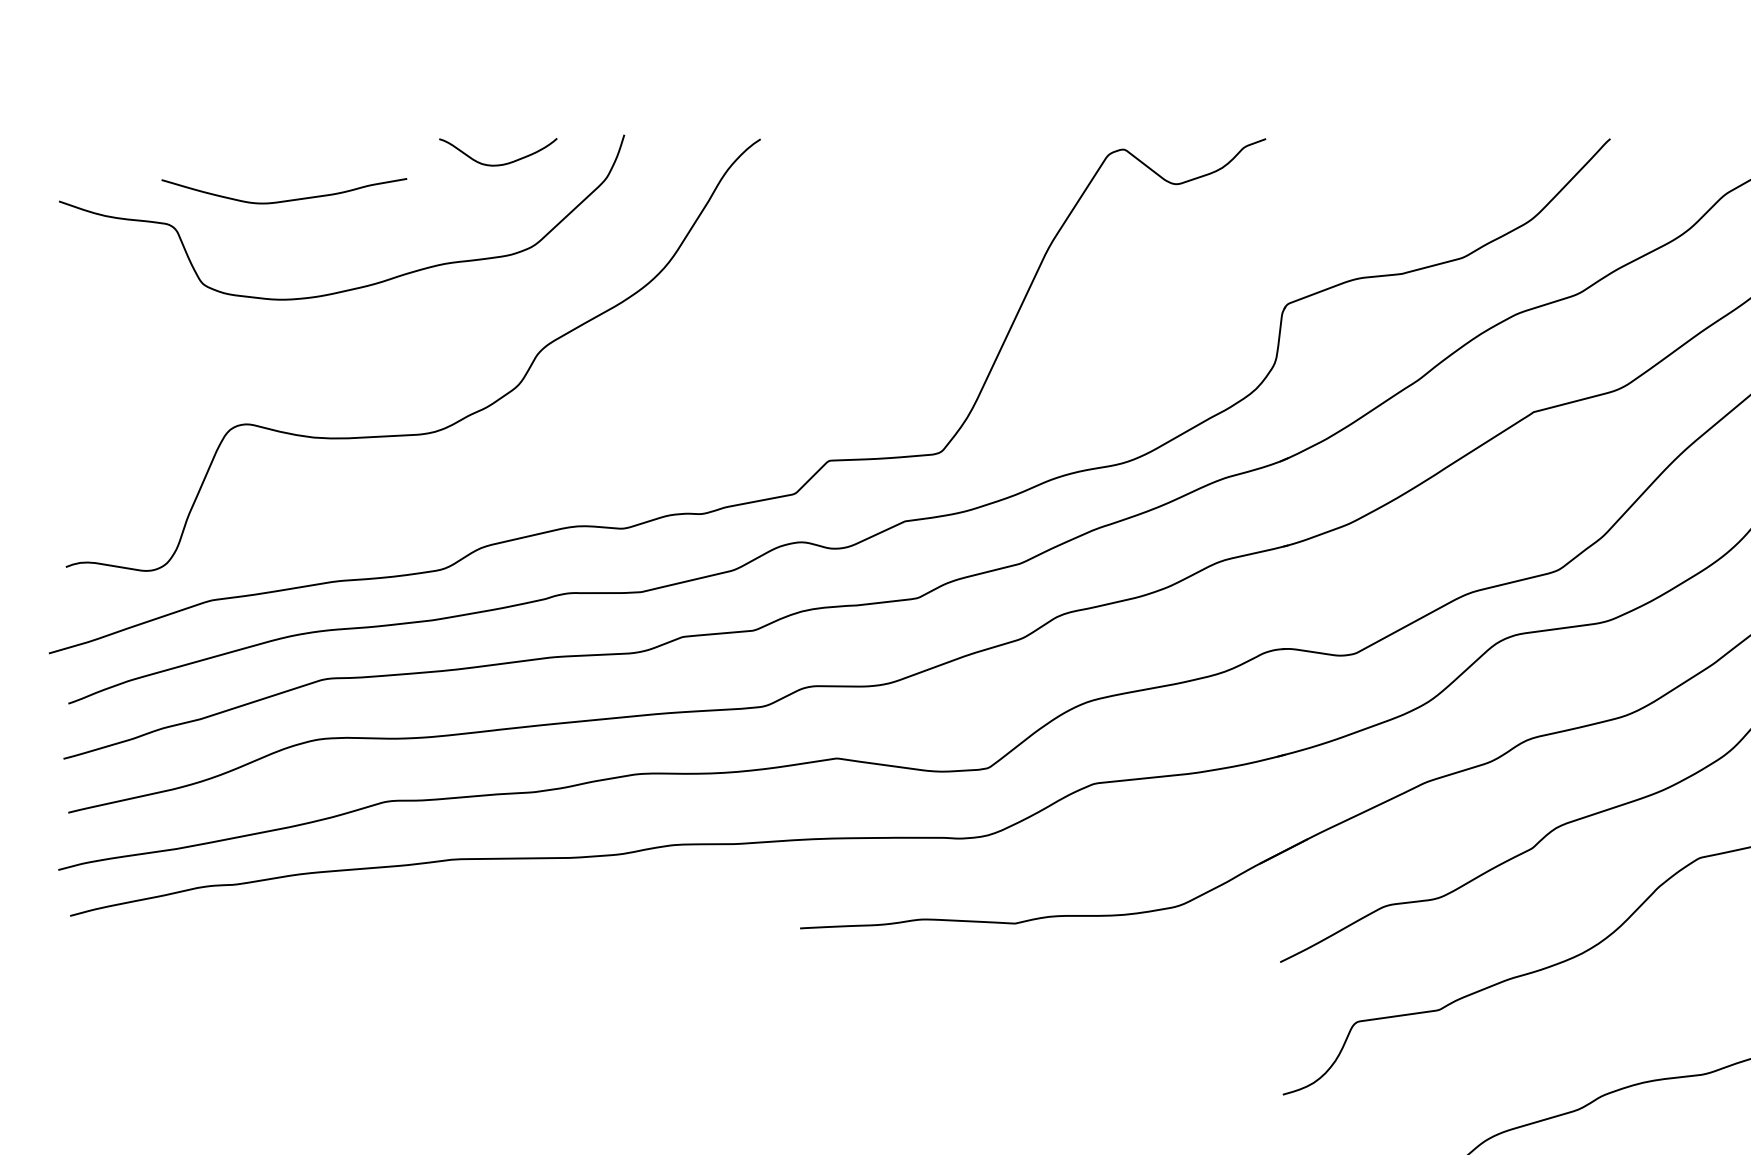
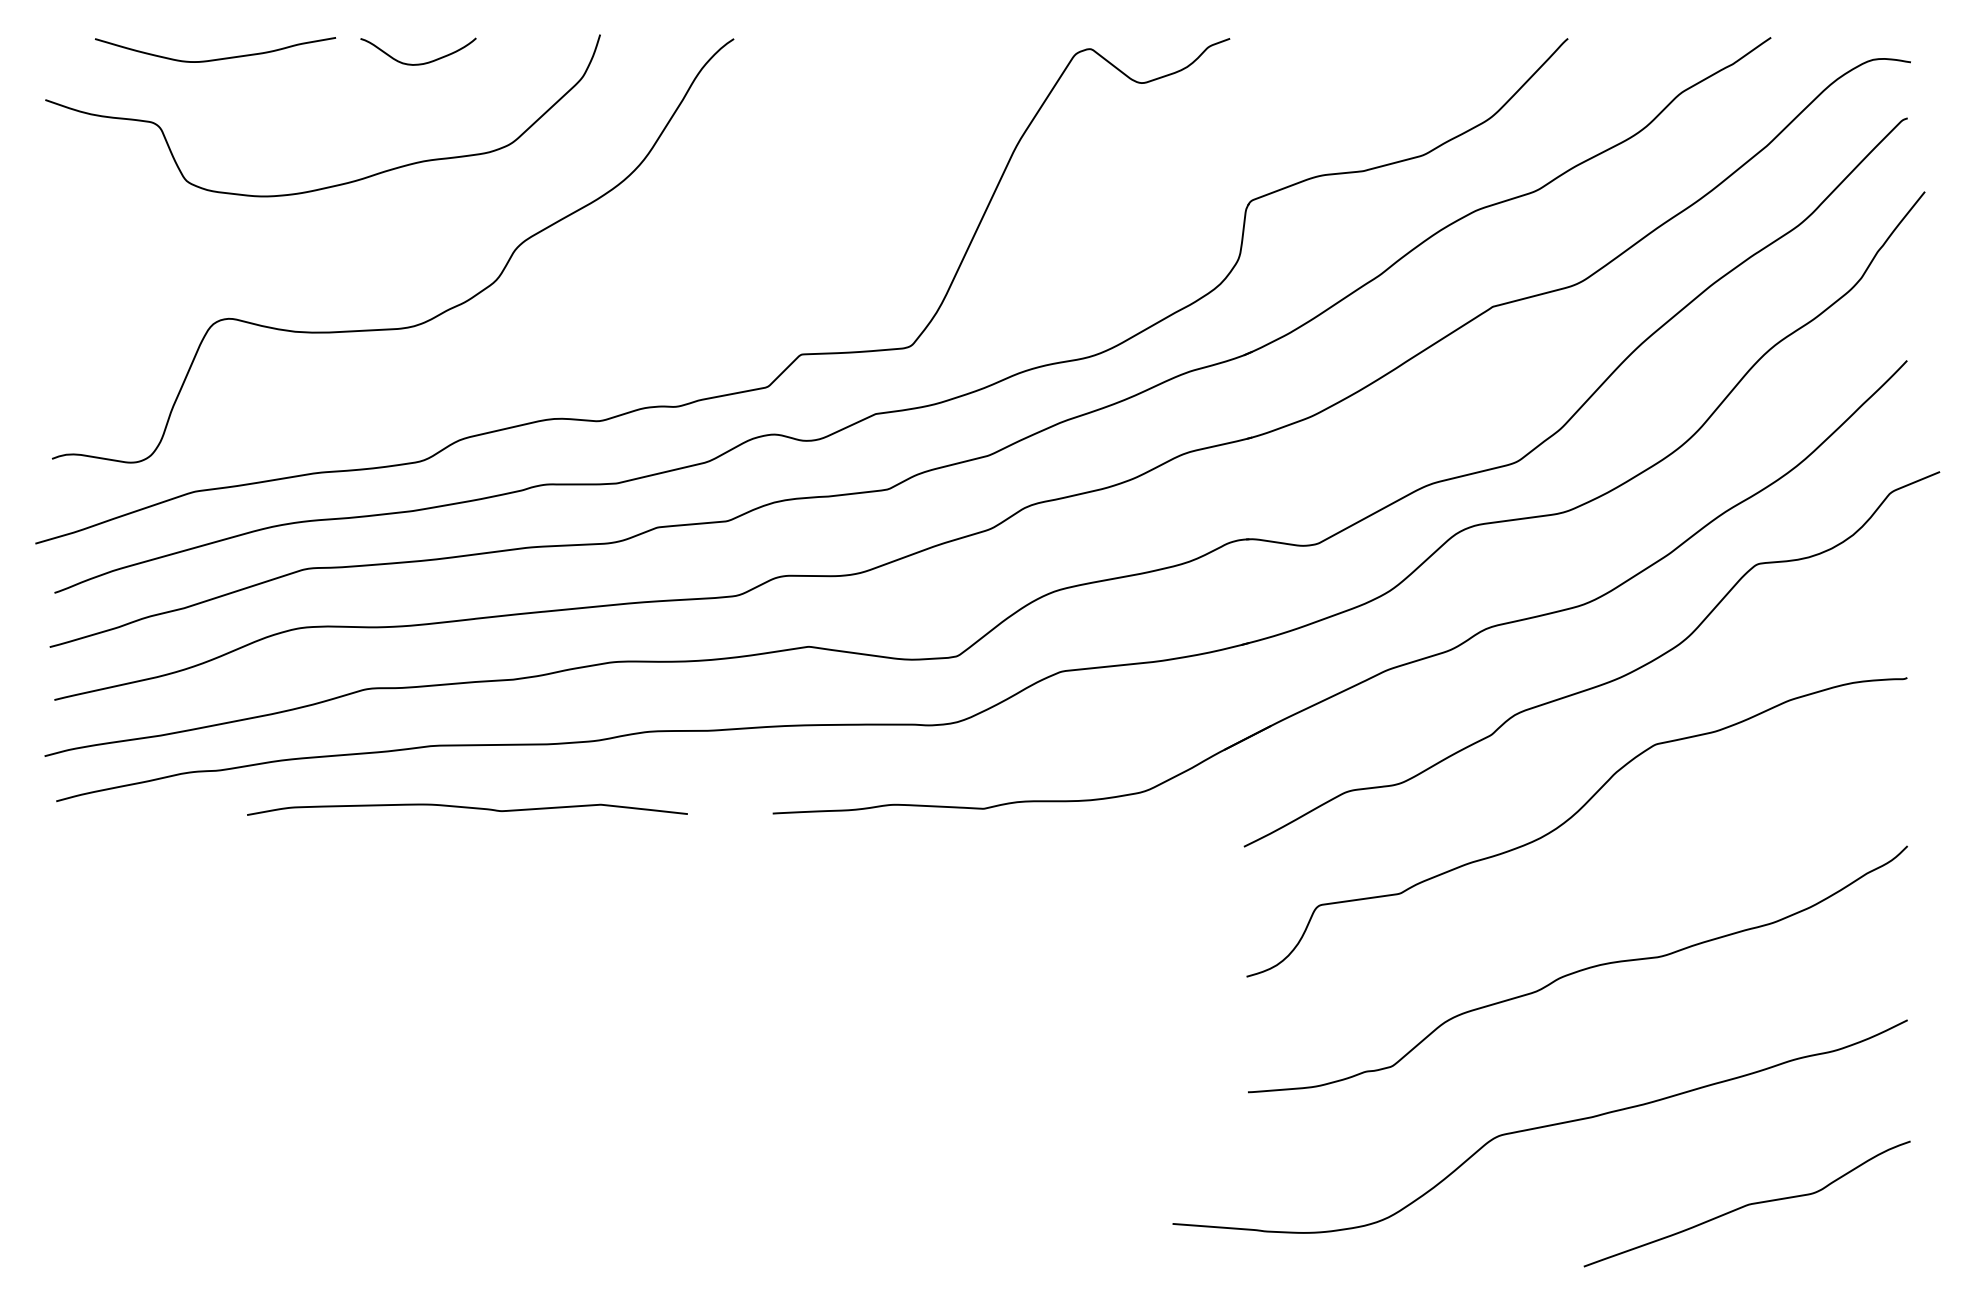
curve: (498, 164) -> (418, 63), moved
curve: (286, 199) -> (217, 58), moved
curve: (489, 923) -> (467, 808), added

